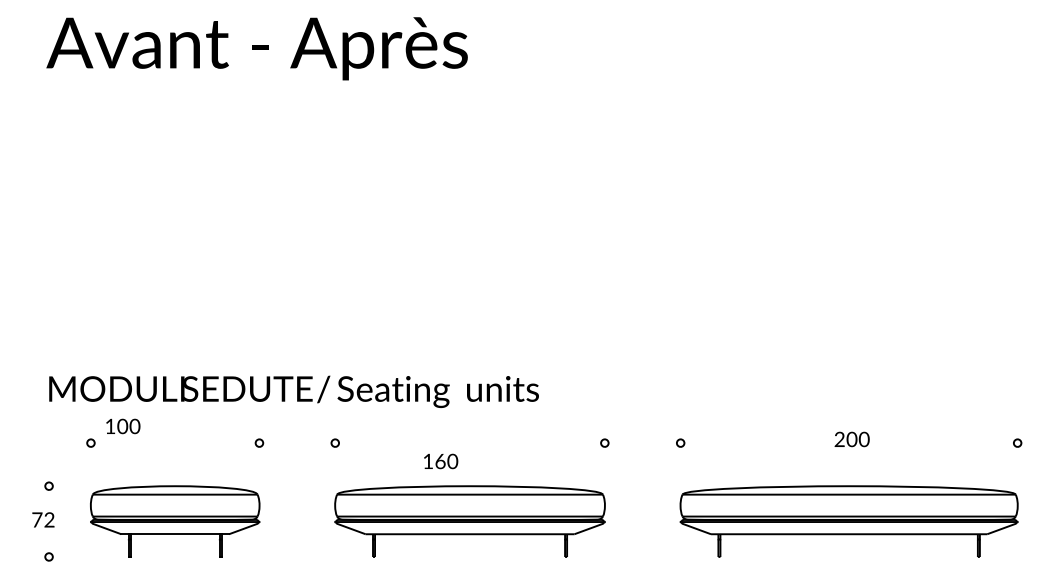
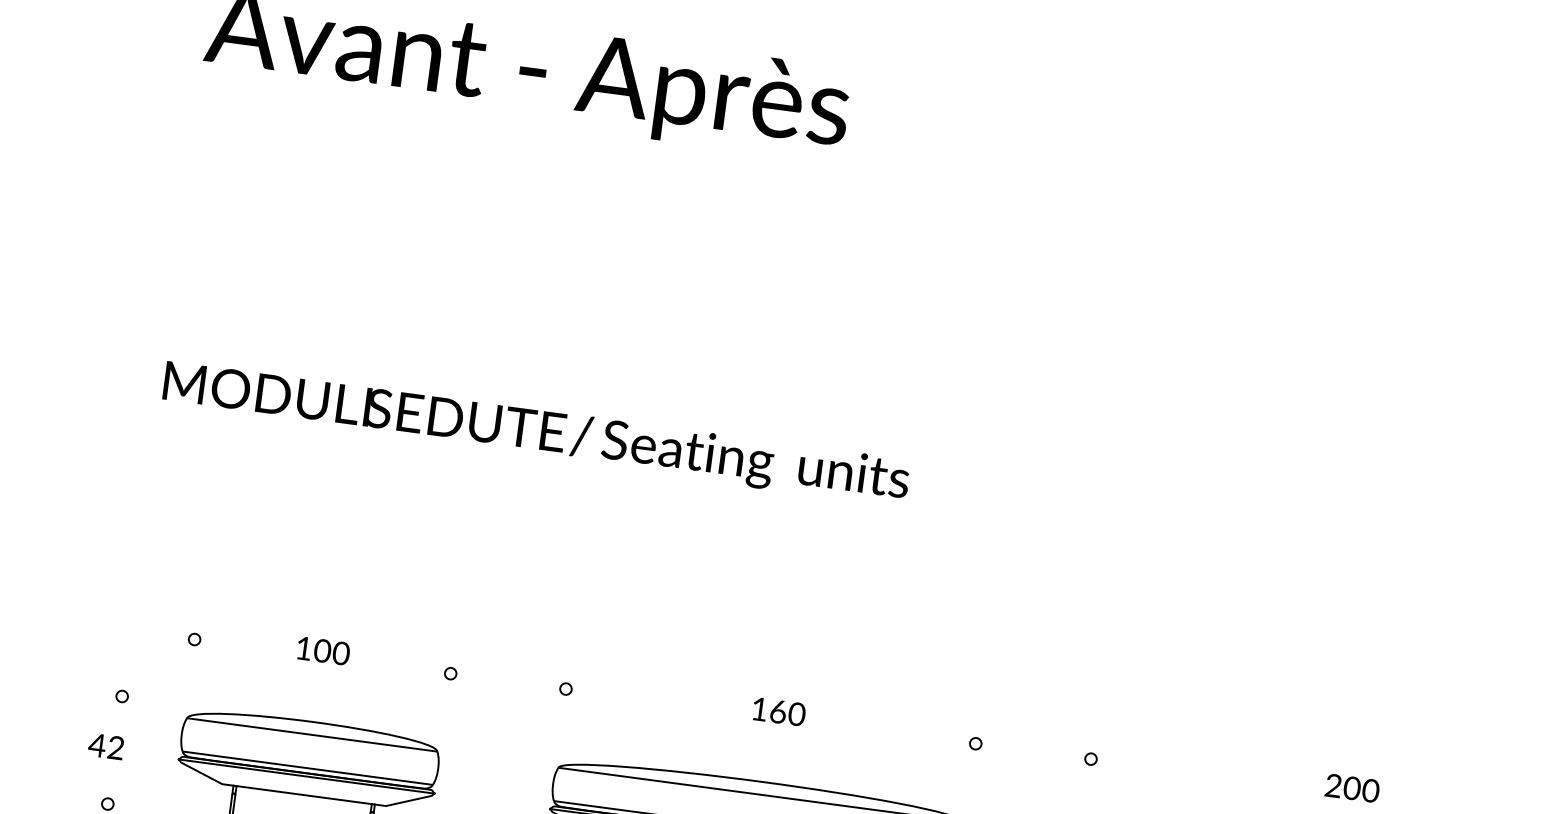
text: (293, 391) -> (535, 433), moved
text: (123, 426) -> (323, 651), moved
text: (441, 461) -> (779, 711), moved
text: (36, 519) -> (96, 744), 72 -> 42

